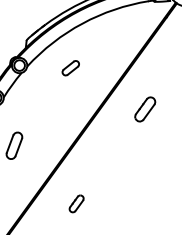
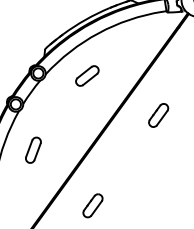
part: (70, 67) -> (87, 75), size x1.43
part: (76, 203) -> (92, 205), size x1.43

